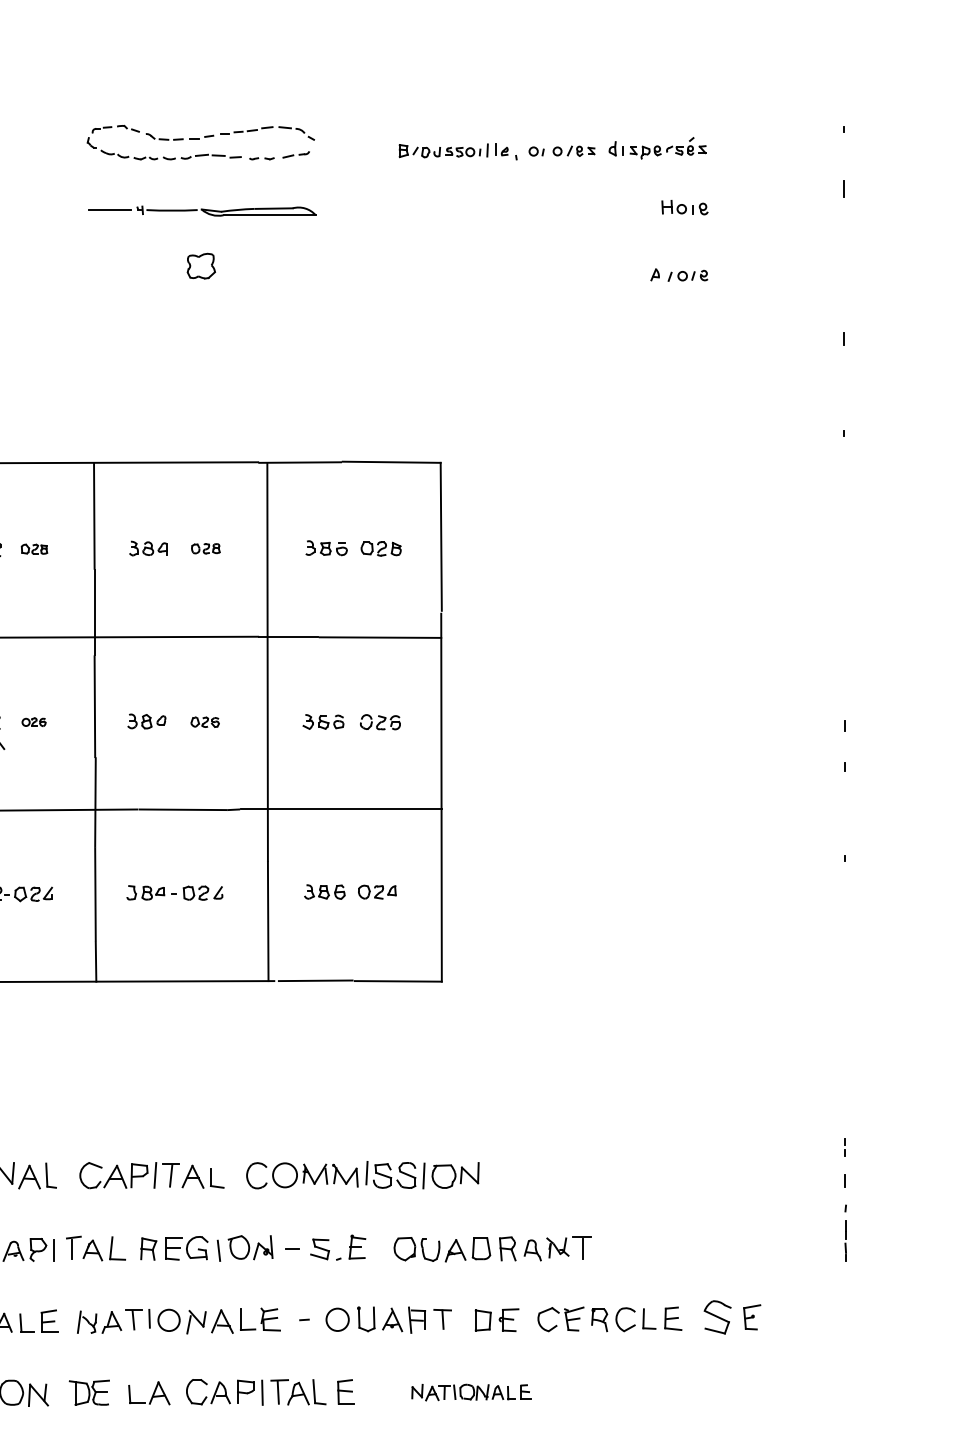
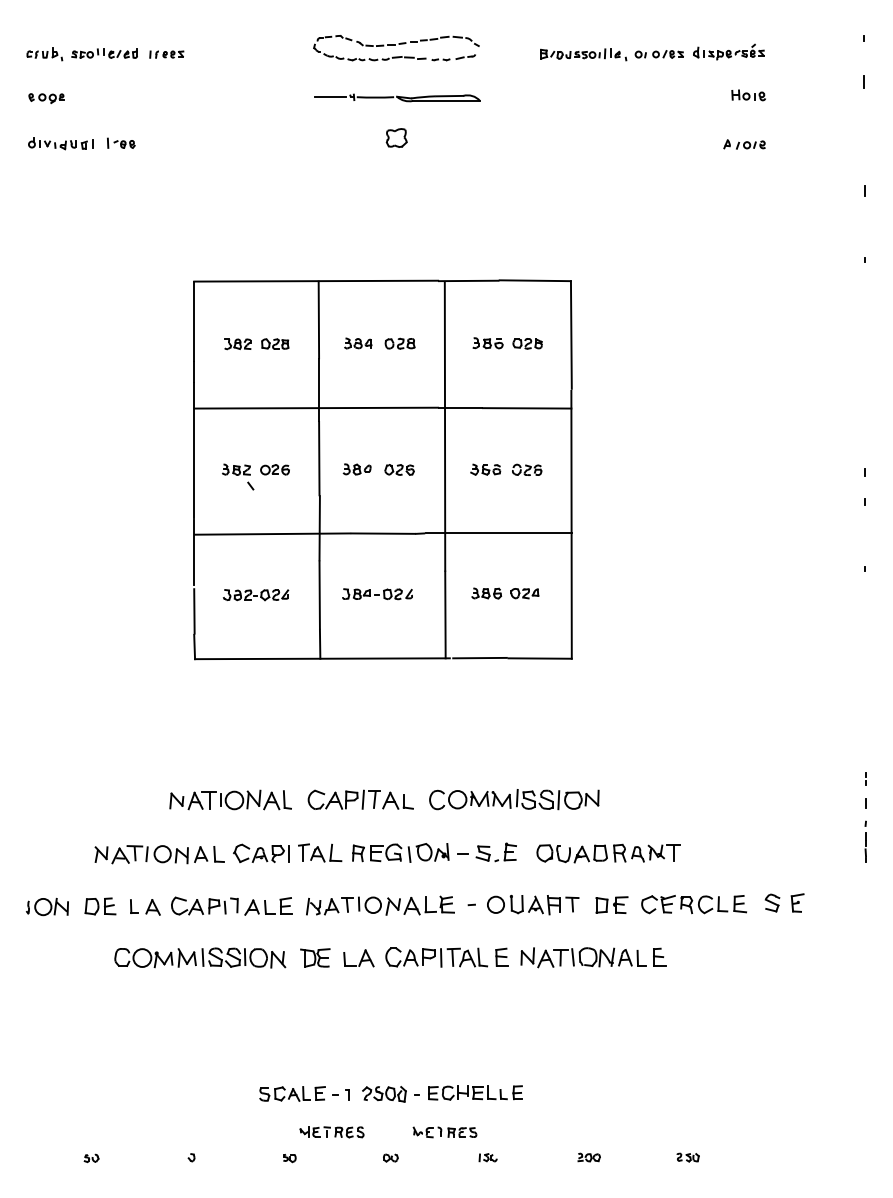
part: (34, 548) -> (275, 343), size x1.43
part: (205, 548) -> (399, 343), size x1.43
part: (33, 721) -> (274, 469), size x1.67
part: (205, 721) -> (399, 469), size x1.43
part: (717, 1316) -> (772, 902), size x0.71
part: (471, 1392) -> (593, 957), size x1.67

